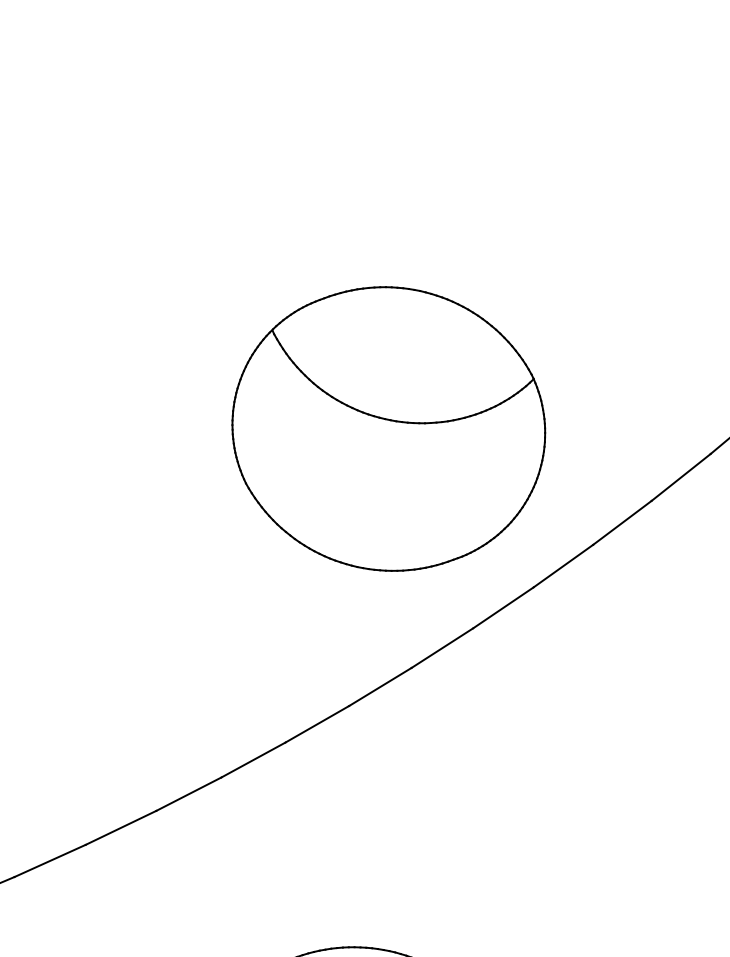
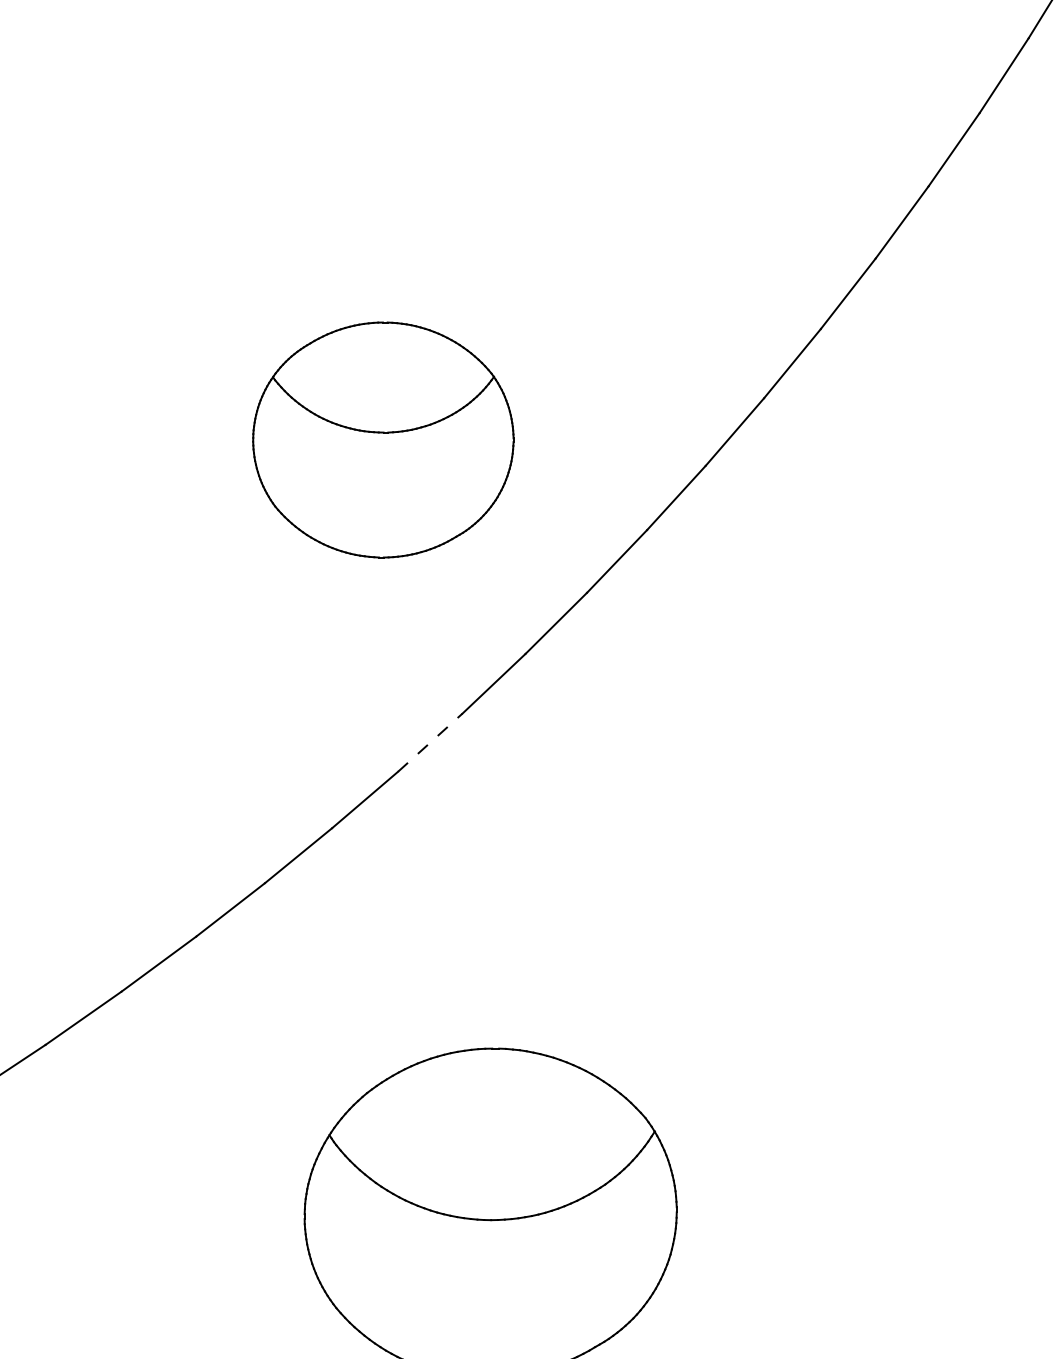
part: (389, 428) -> (383, 439), size x0.7
line: (380, 686) -> (430, 742), solid -> dashed

